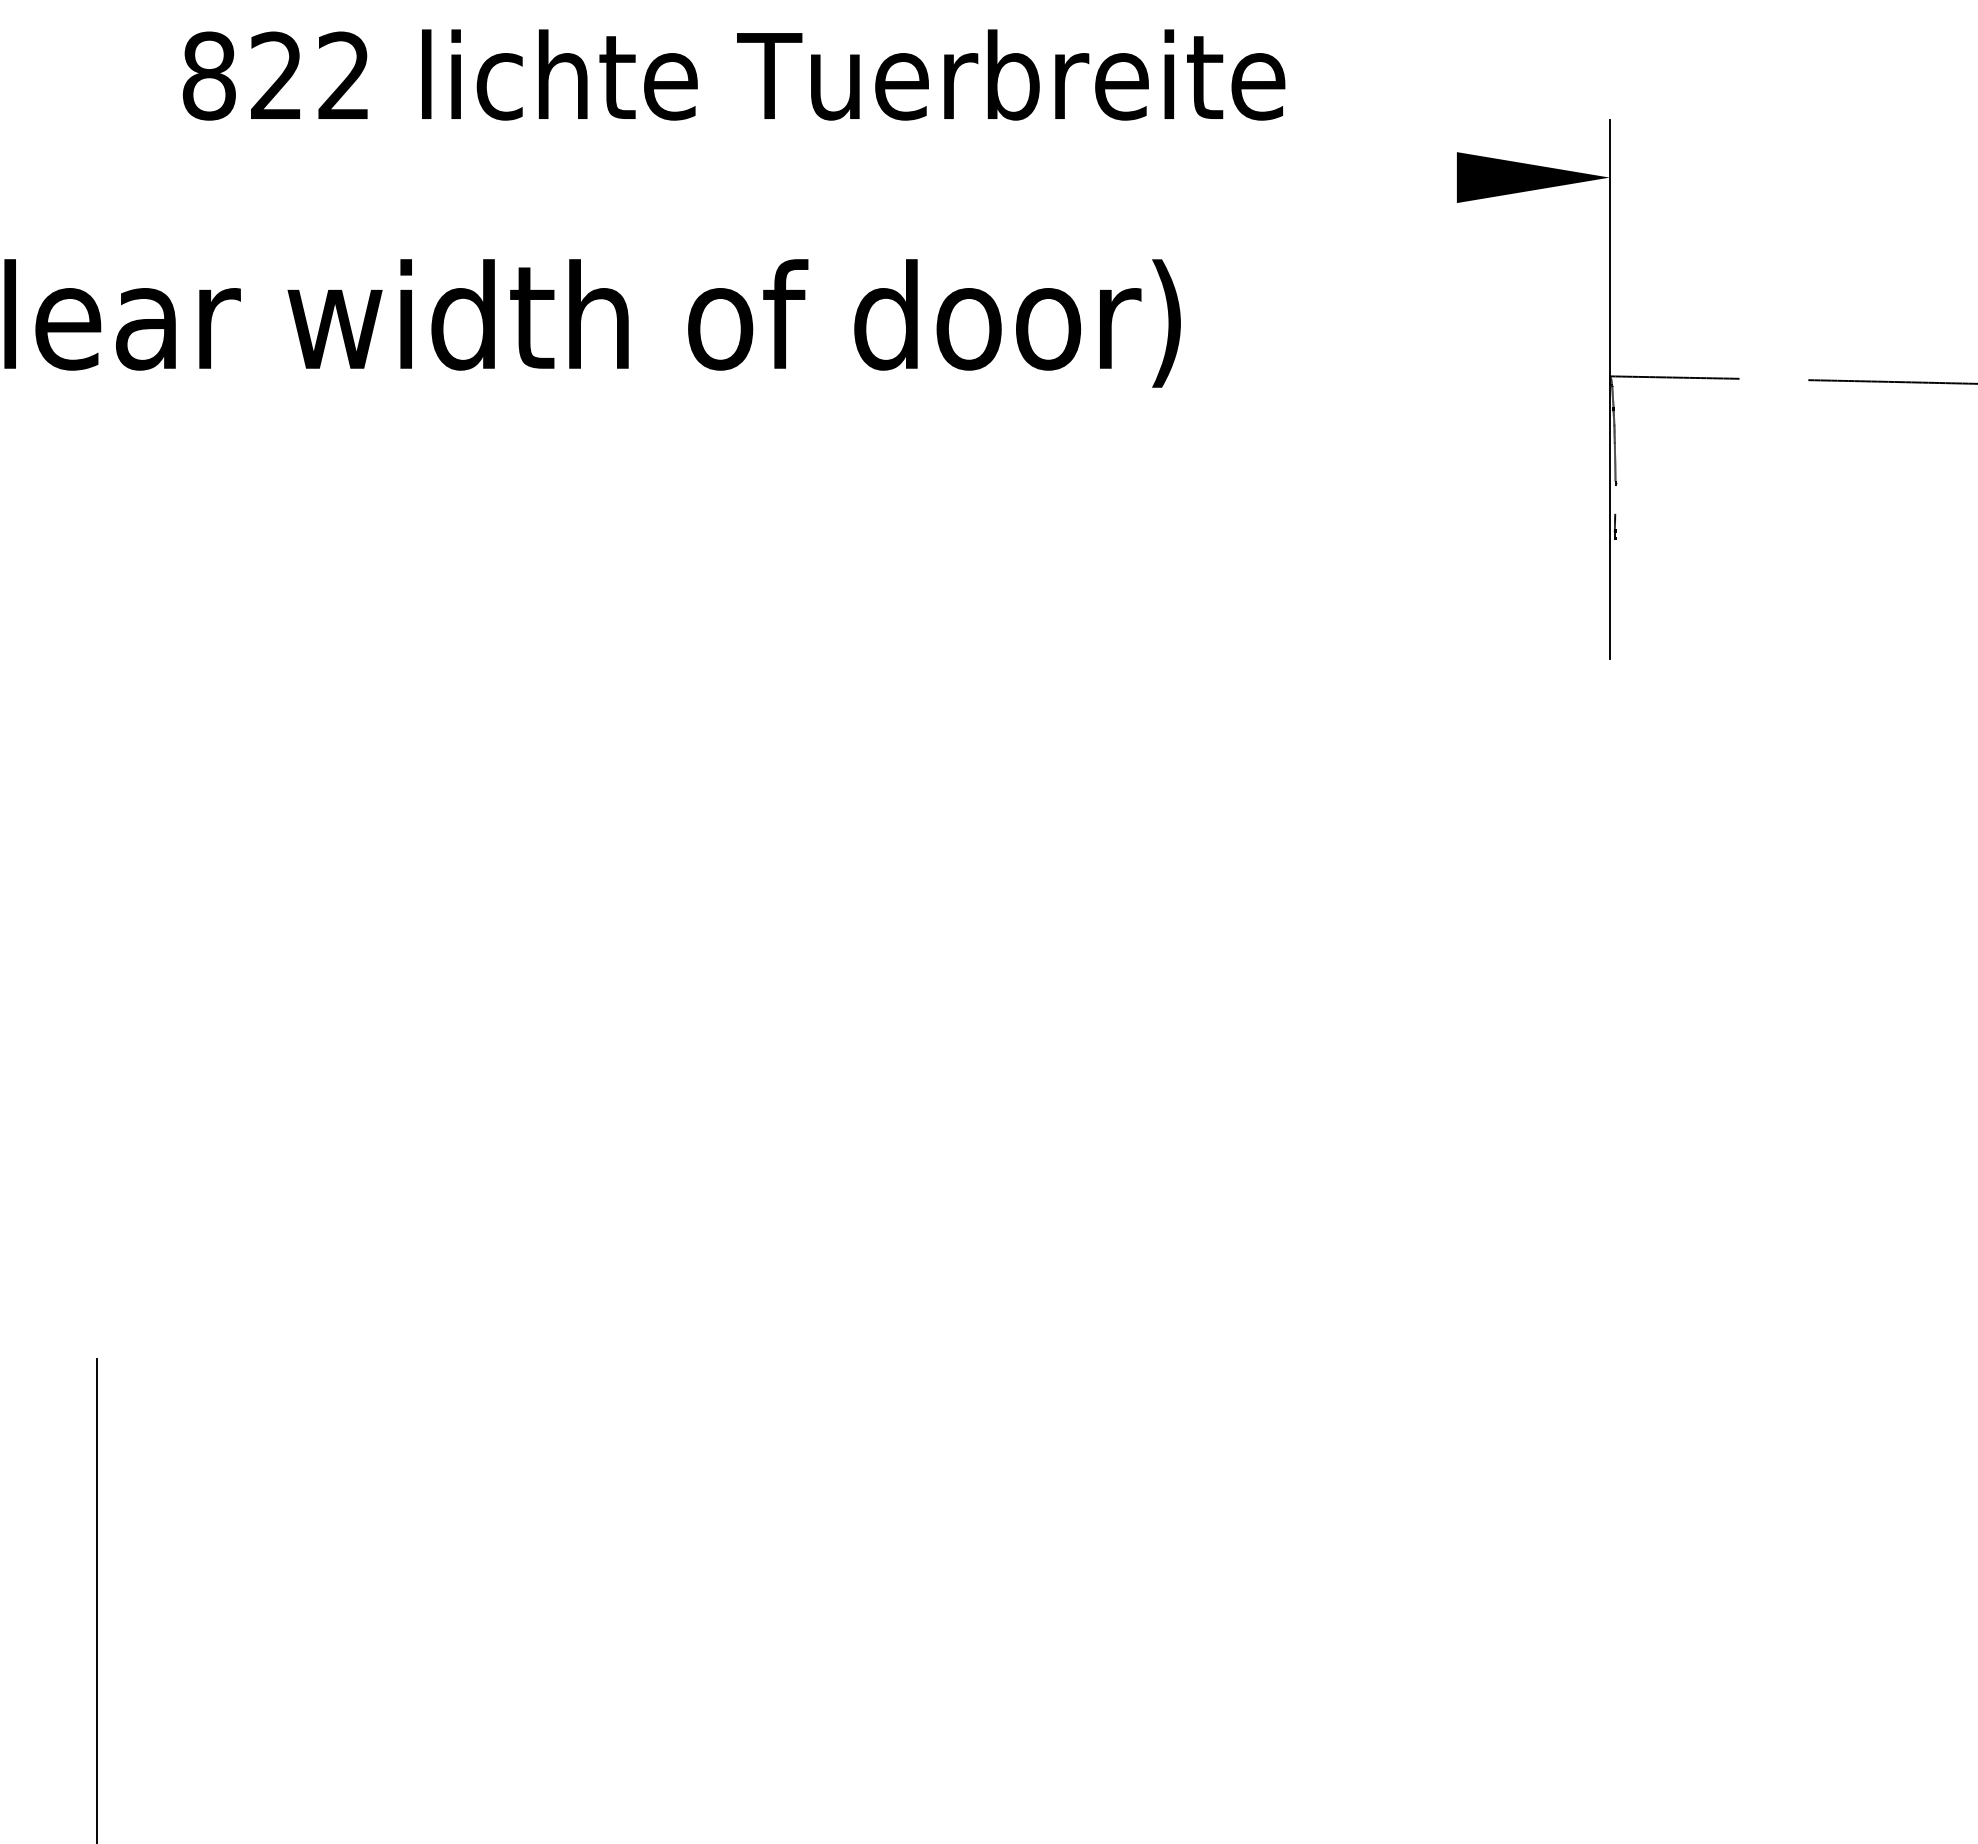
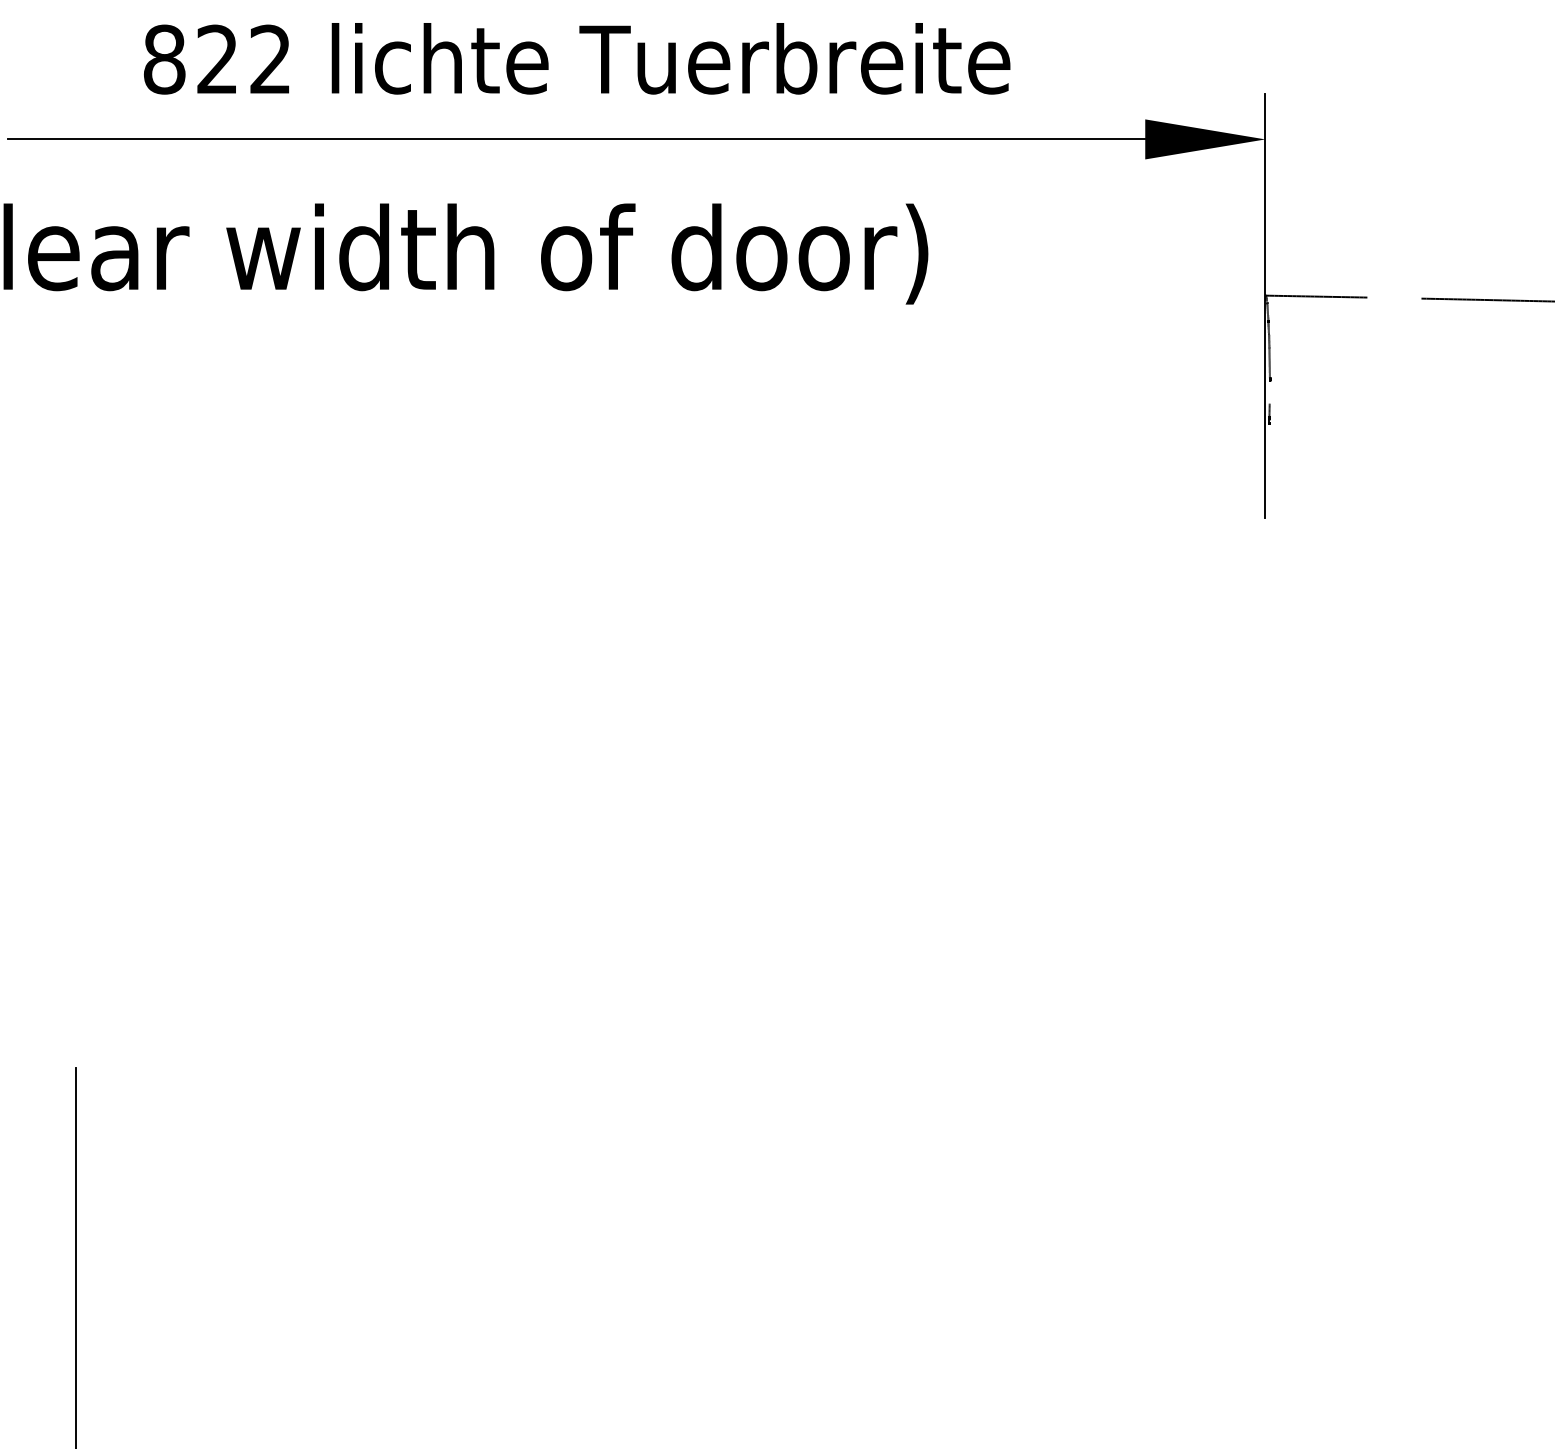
line: (733, 177) -> (576, 139), added

